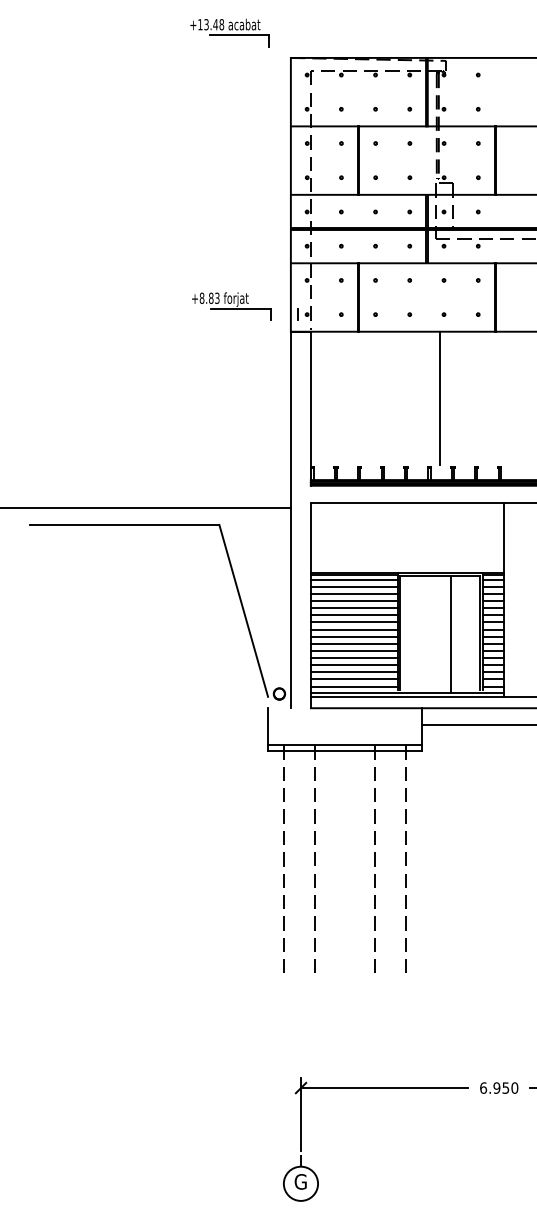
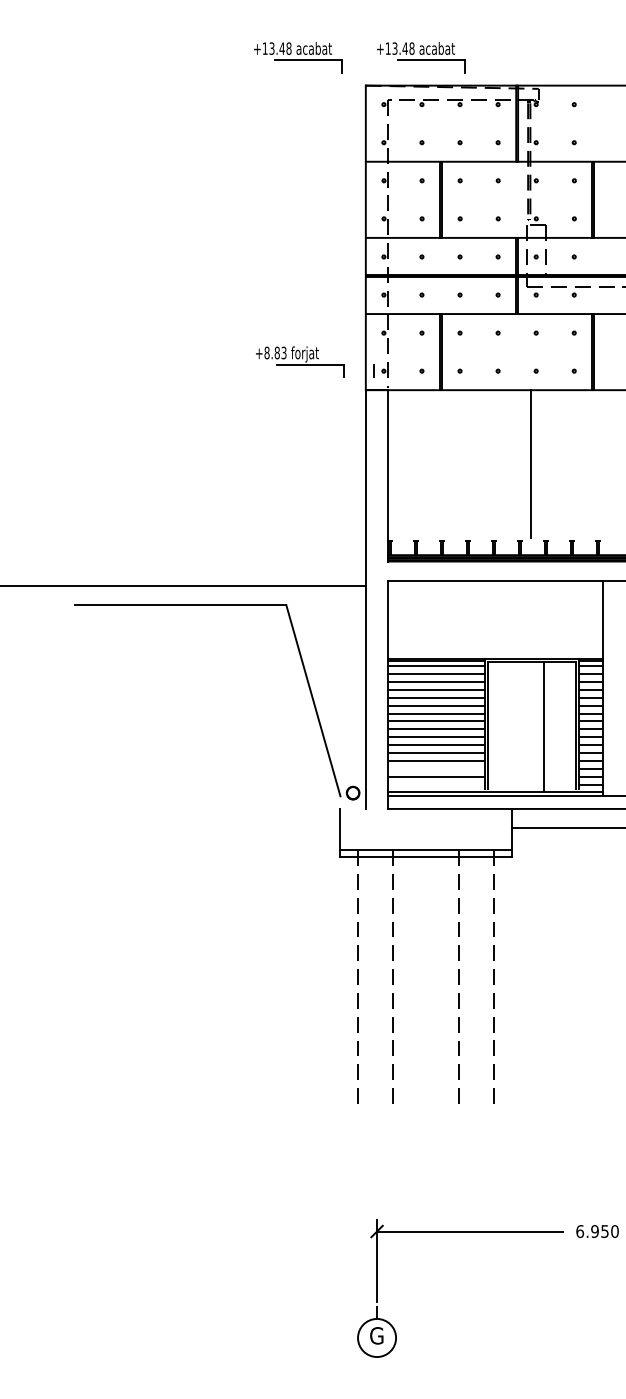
part: (340, 32) -> (421, 57), added
line: (354, 672) -> (436, 769), removed
line: (354, 686) -> (436, 784), removed

